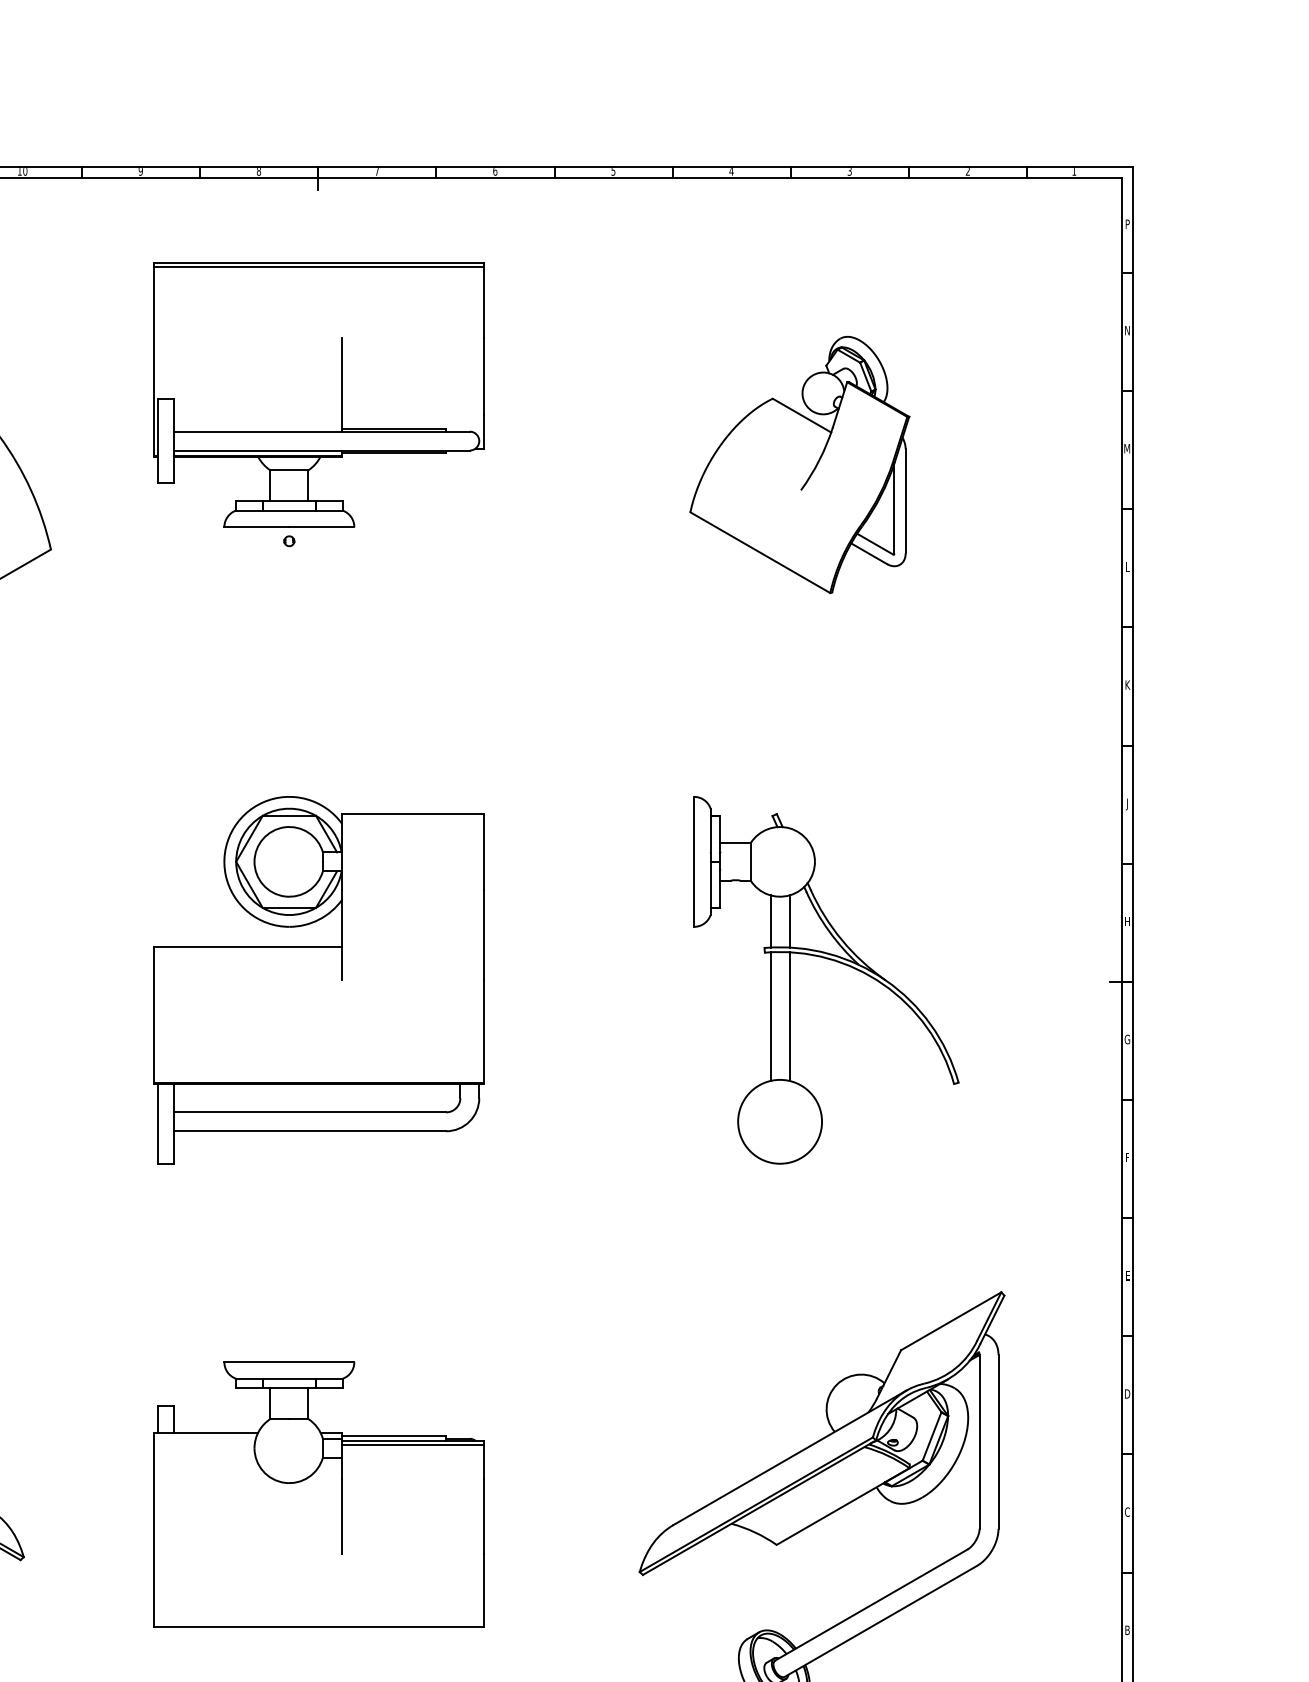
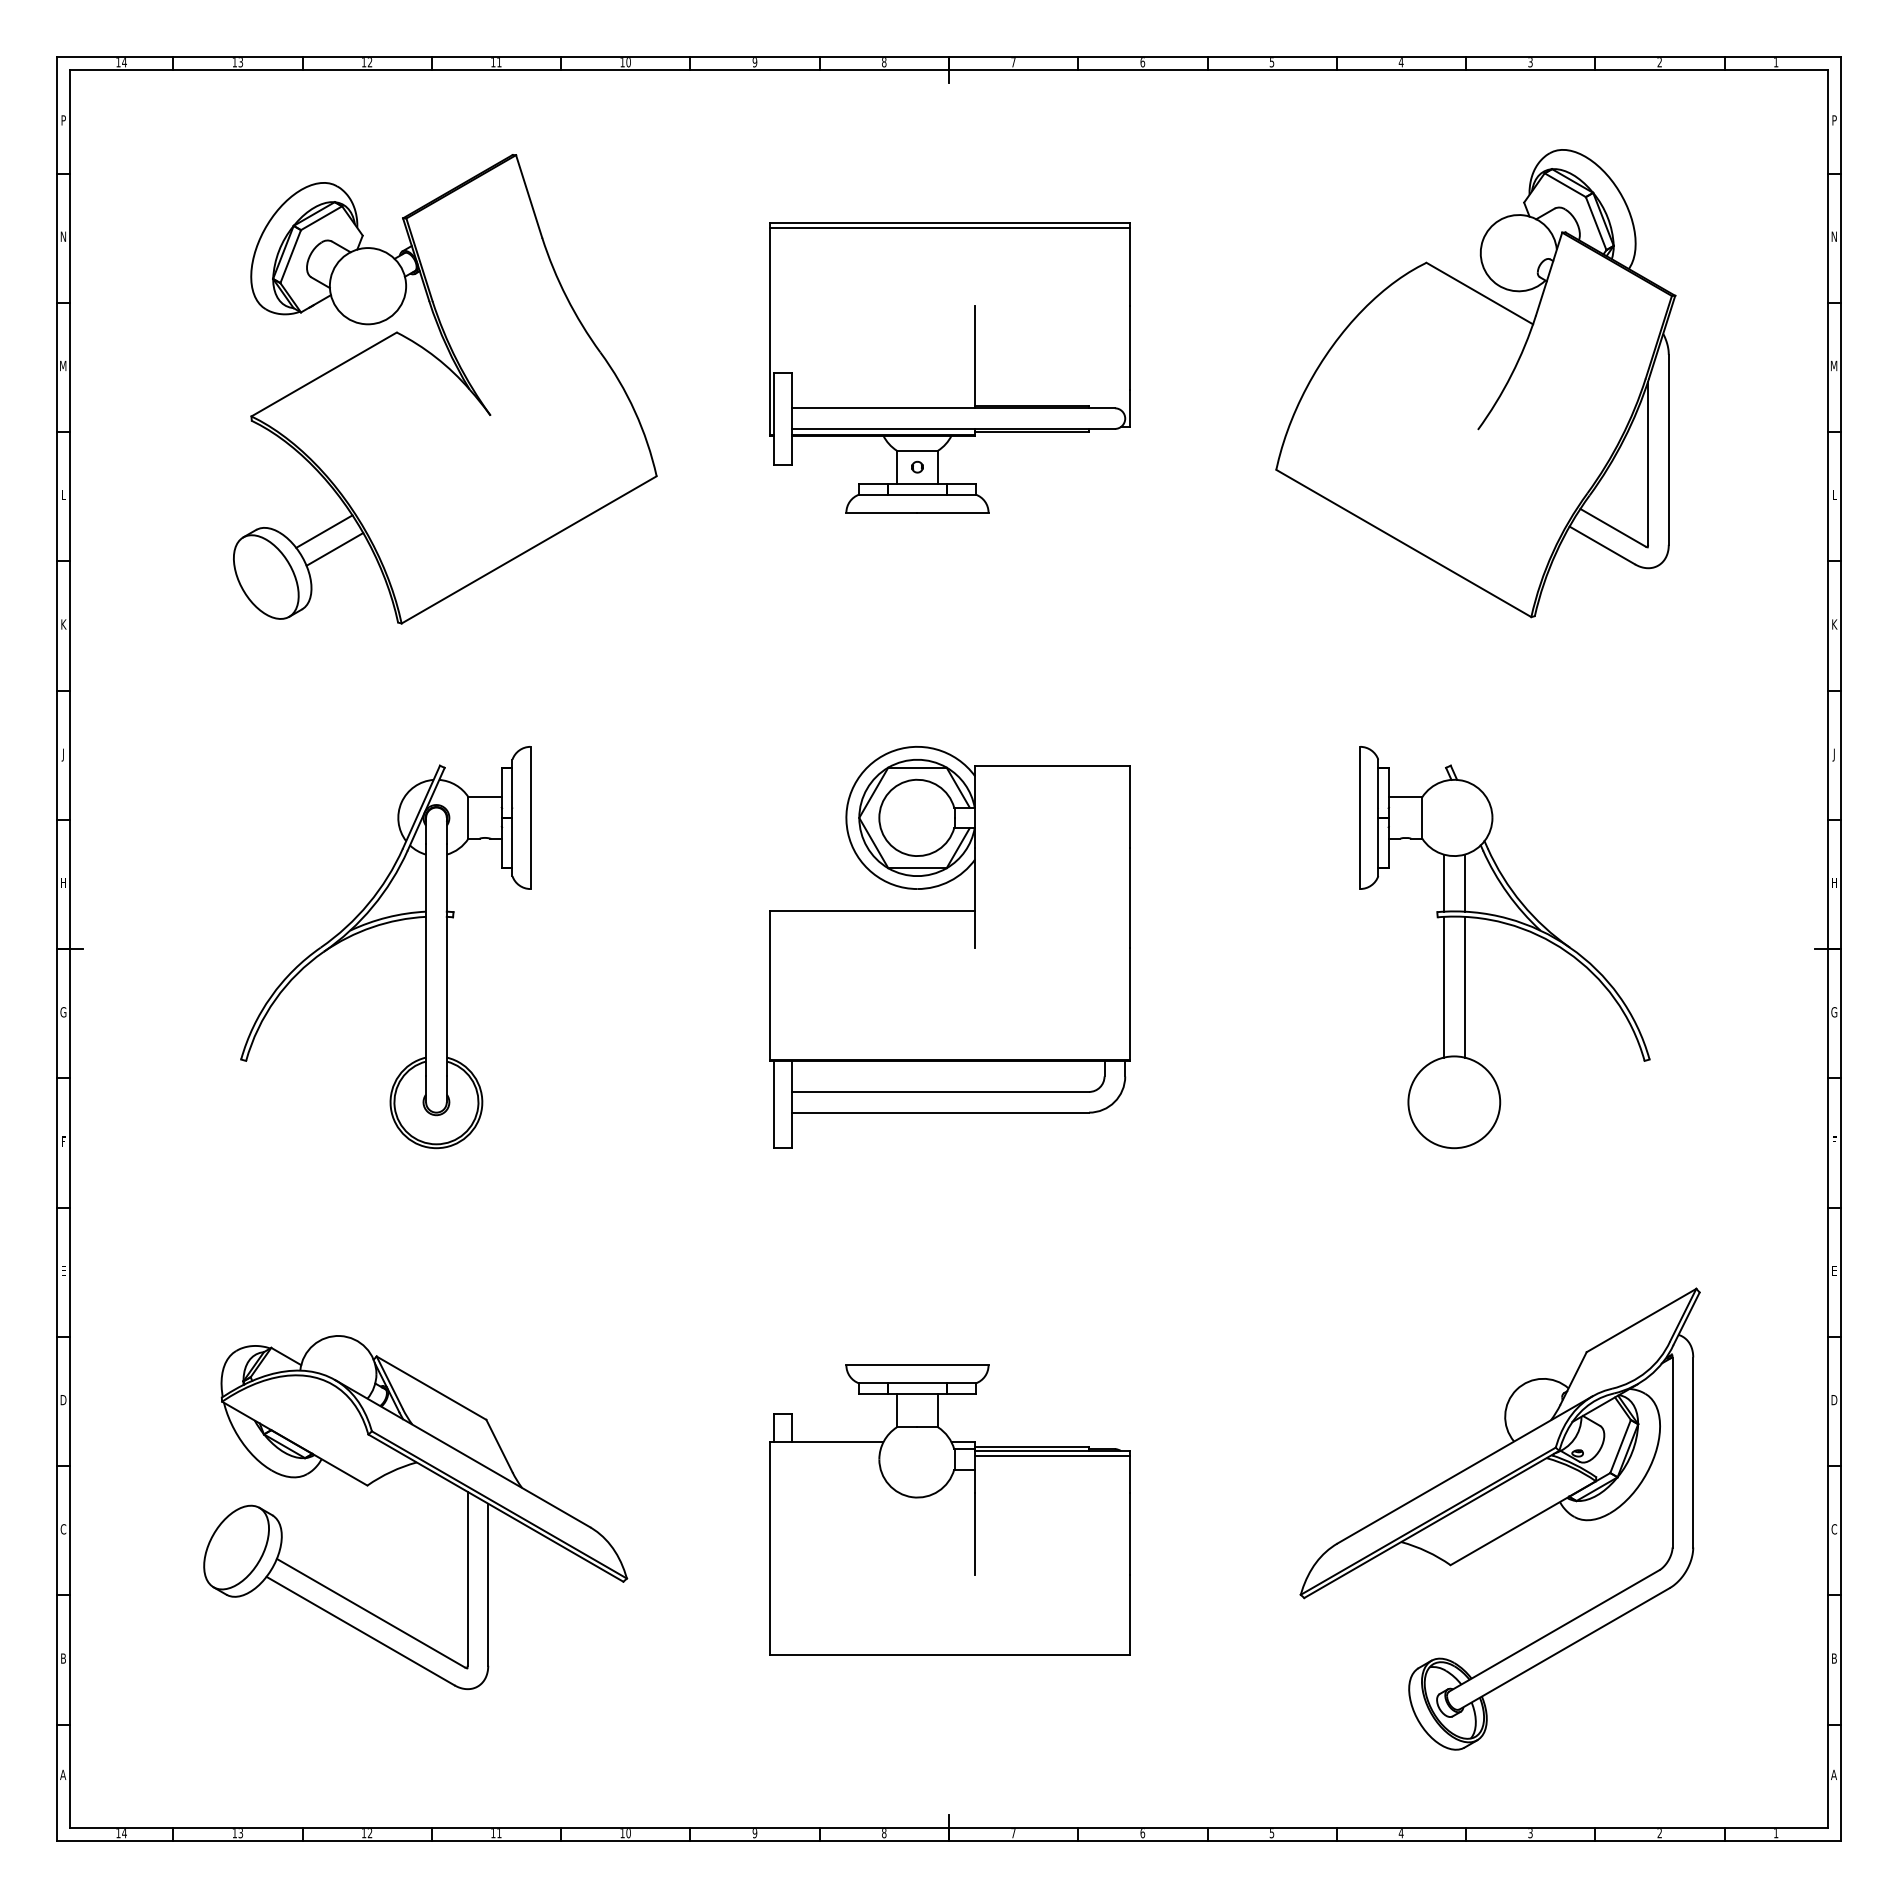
part: (318, 394) -> (949, 367), moved
part: (799, 464) -> (1475, 383), size x1.67

